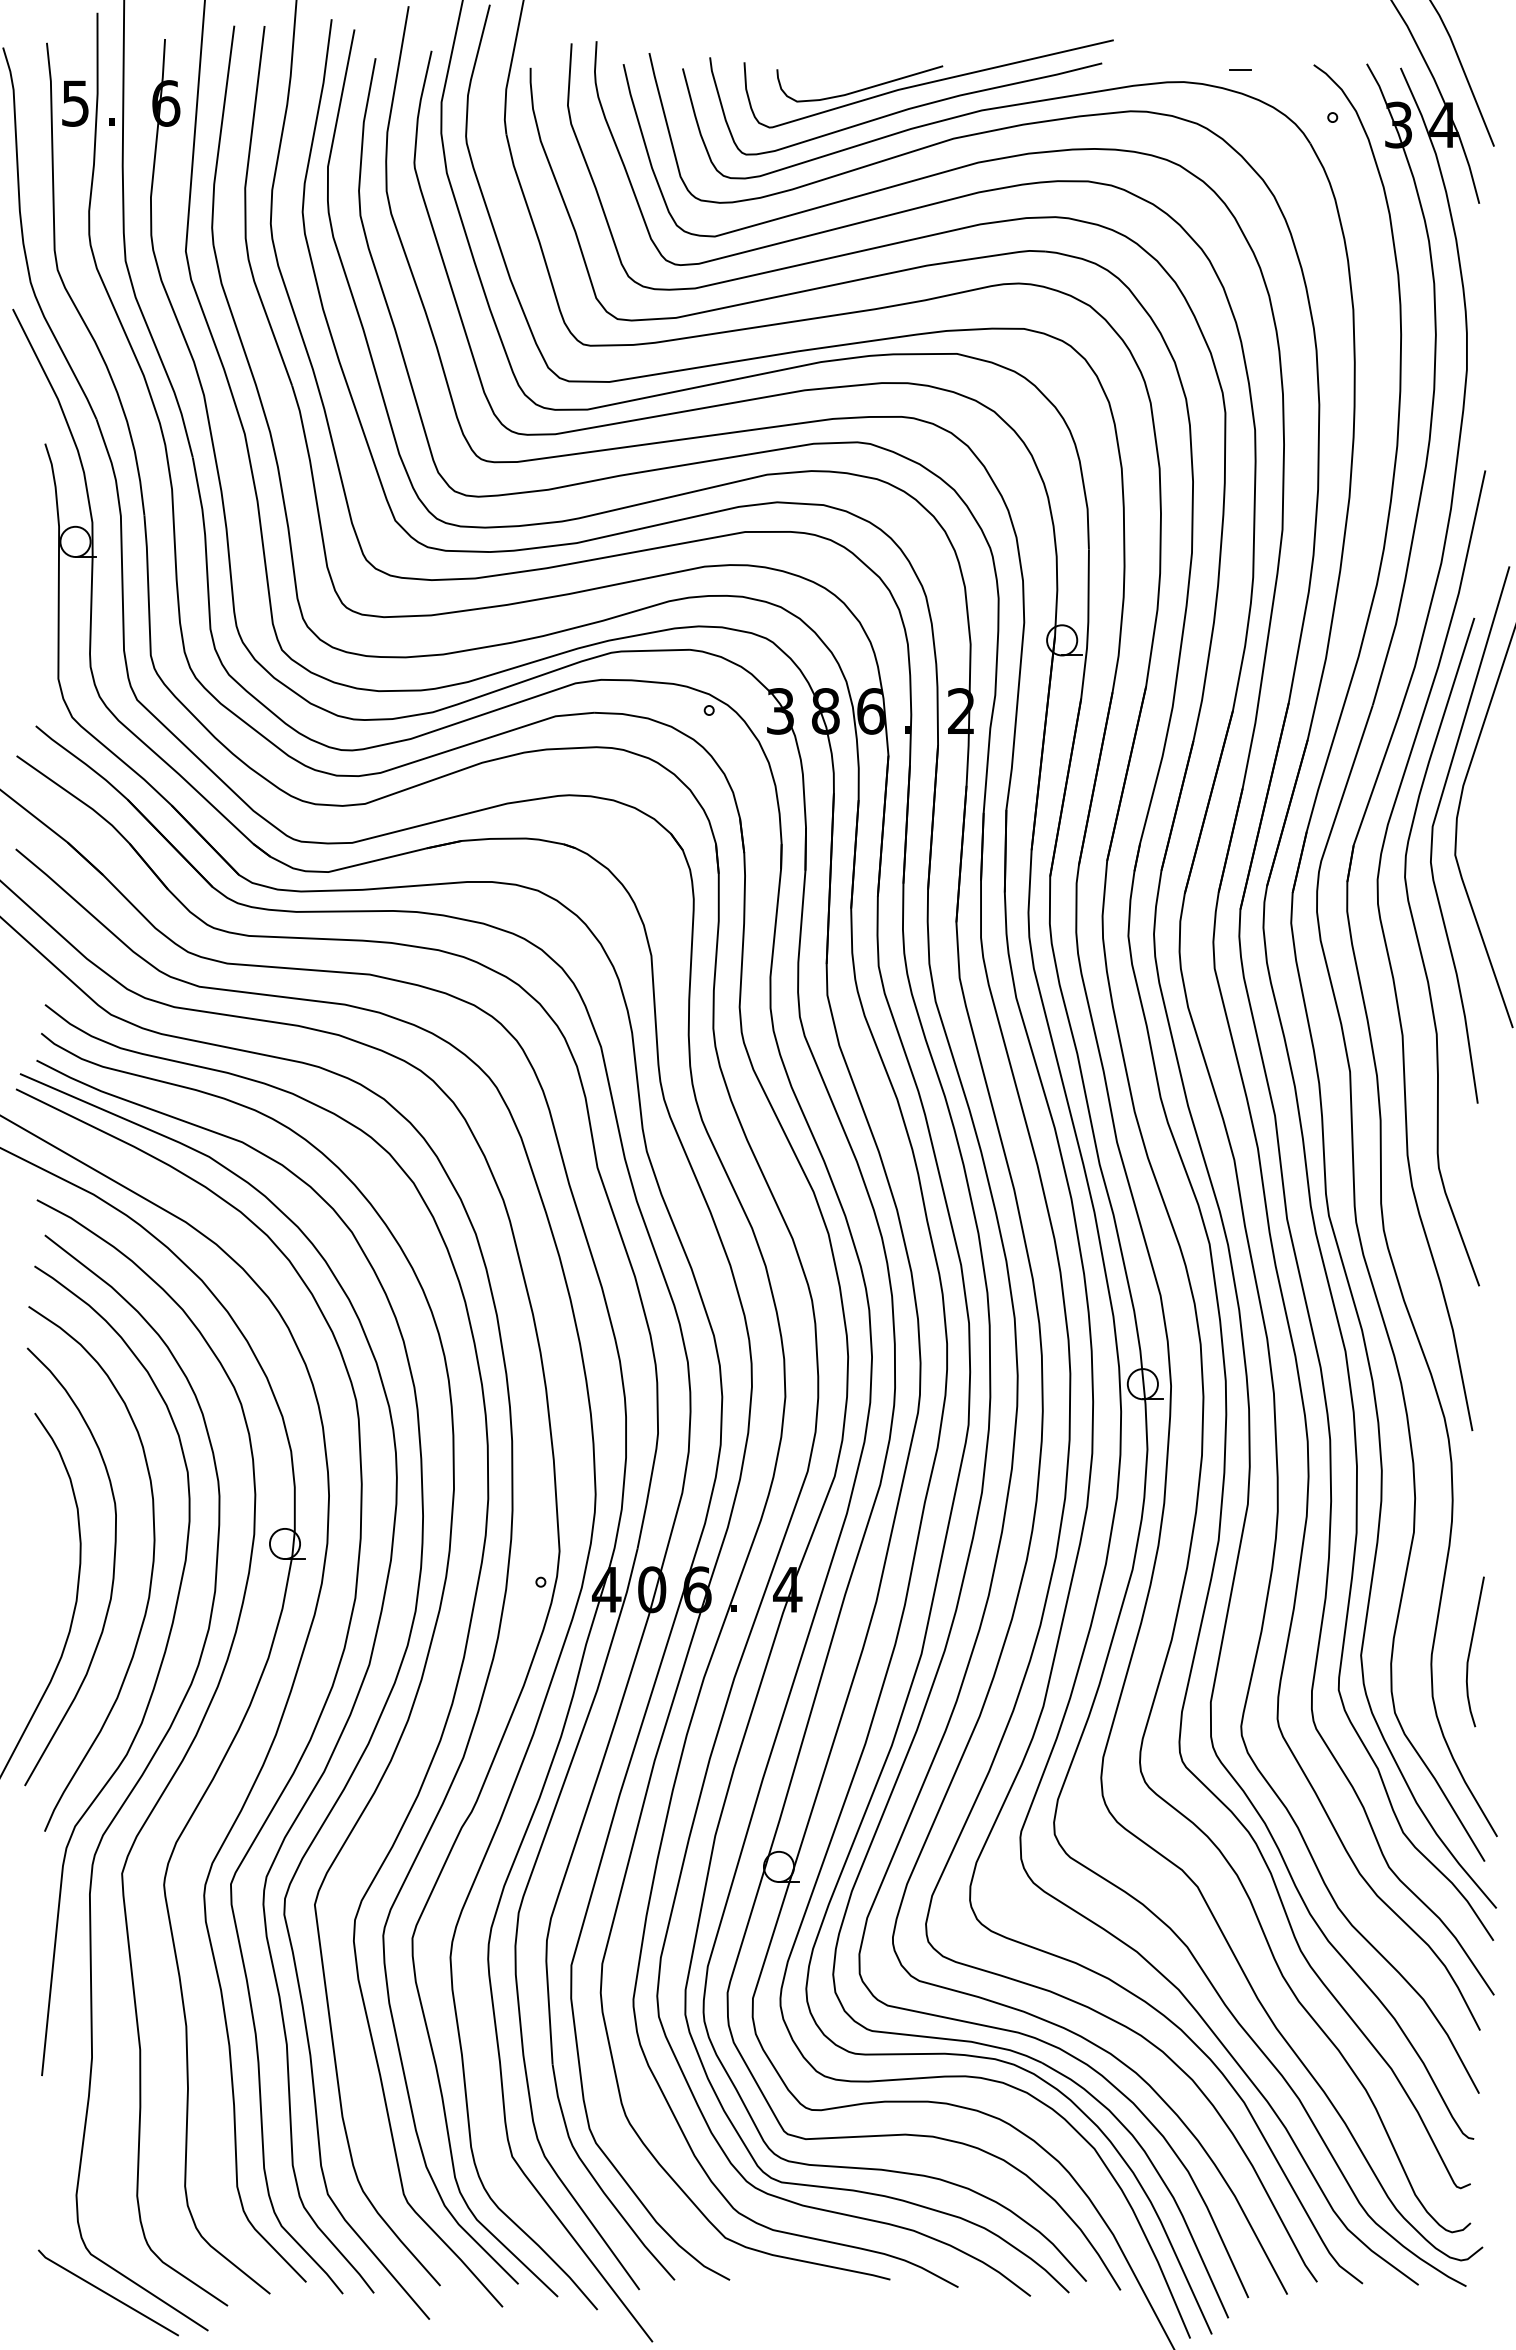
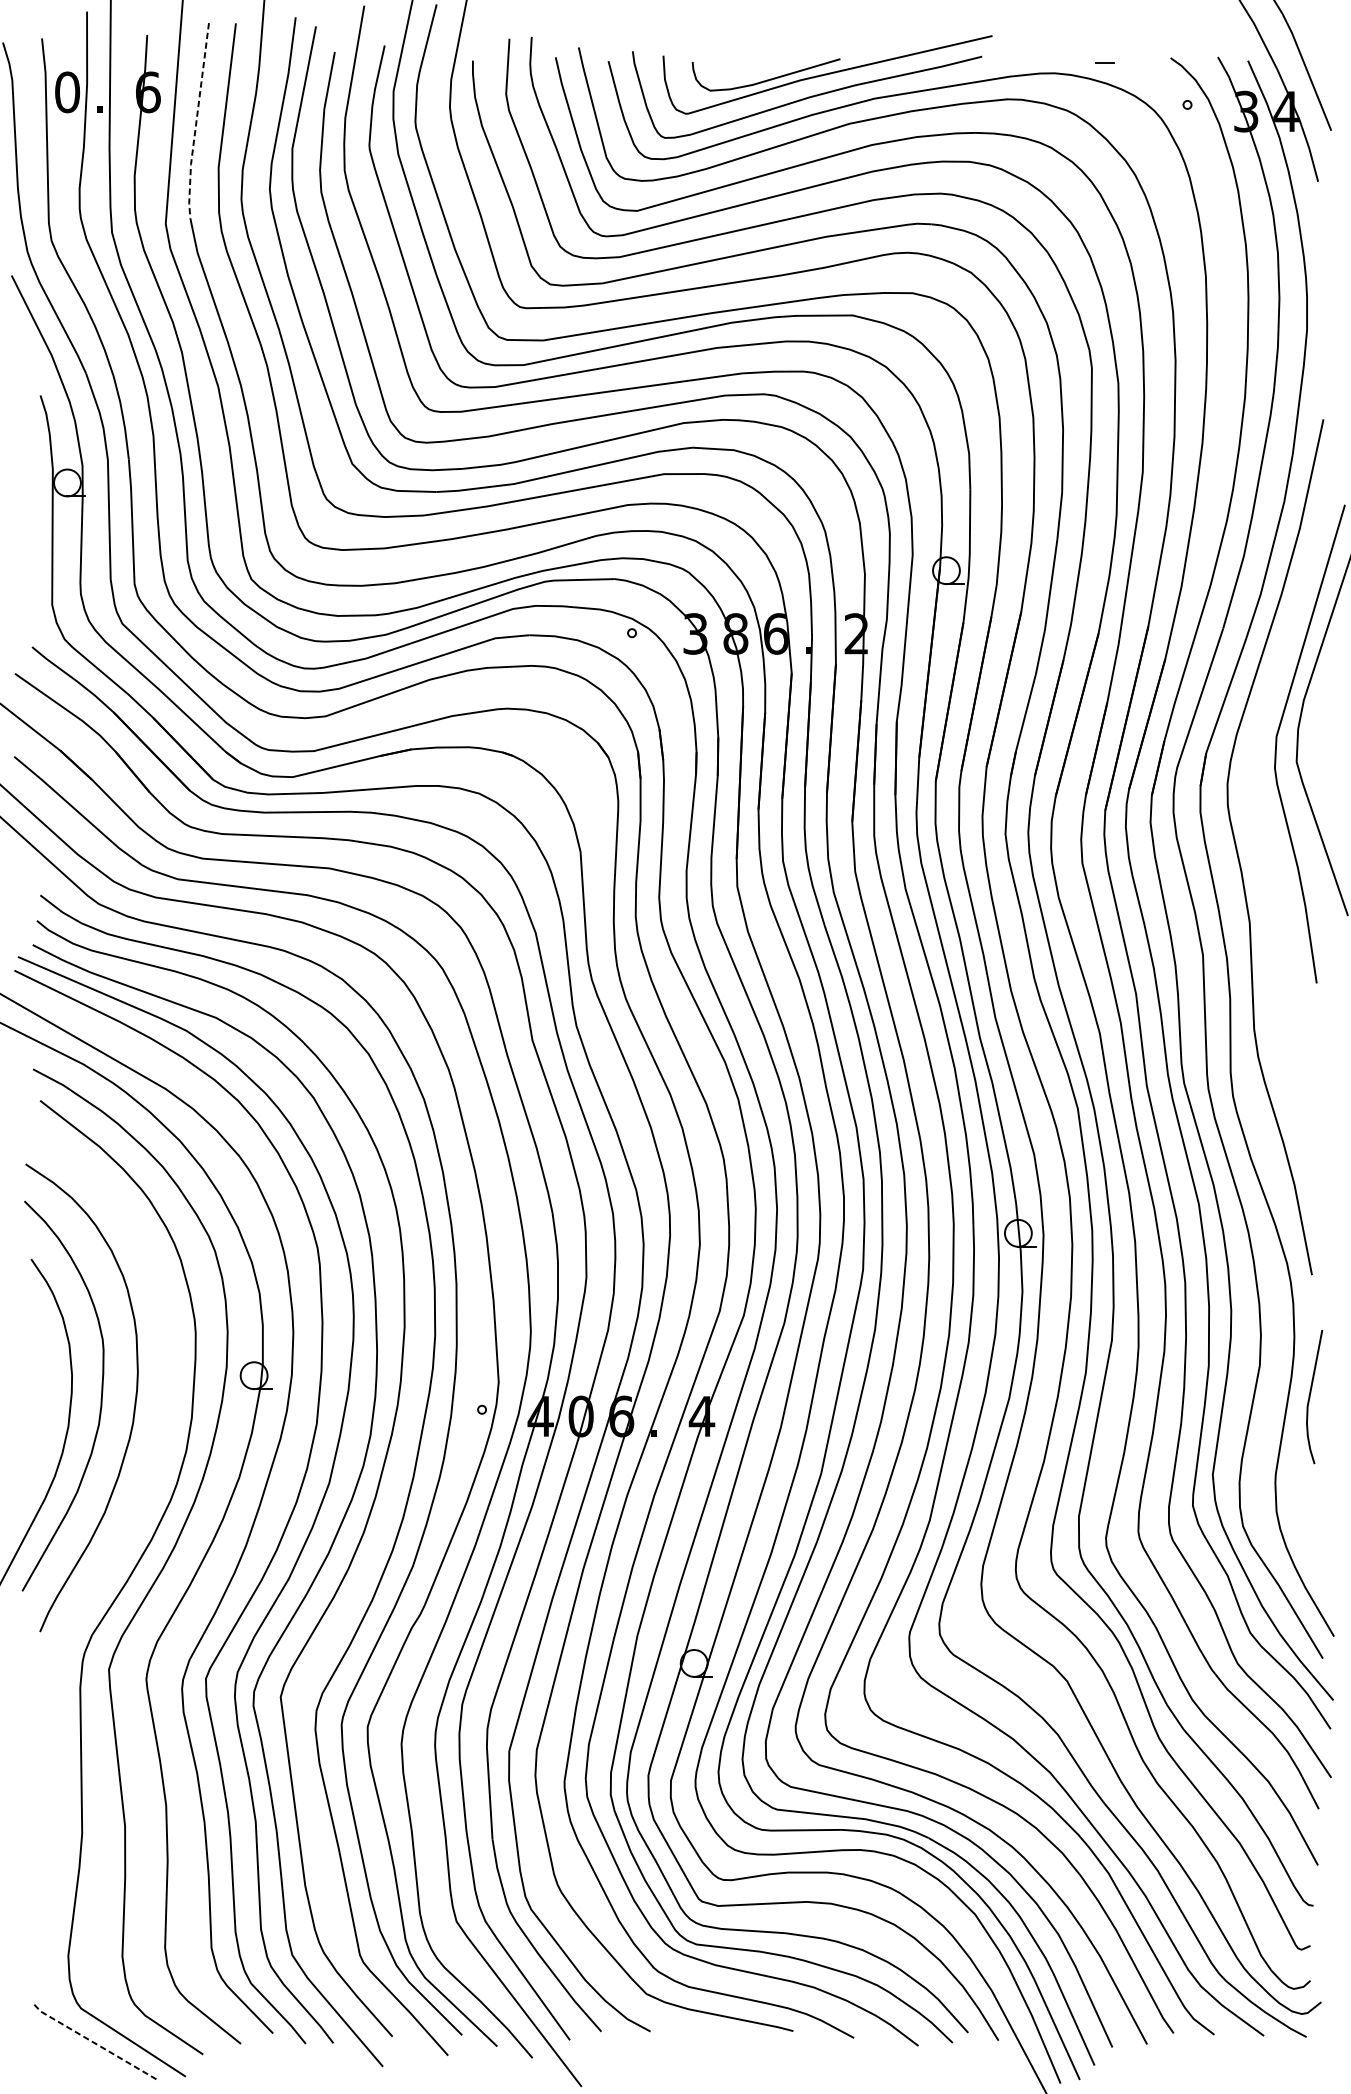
text: (75, 103) -> (67, 92), 5 -> 0
line: (220, 136) -> (196, 121), solid -> dashed
curve: (1422, 954) -> (1267, 850), removed
curve: (1470, 1651) -> (1310, 1396), moved
curve: (153, 1685) -> (136, 1501), removed
line: (107, 2293) -> (95, 2043), solid -> dashed

